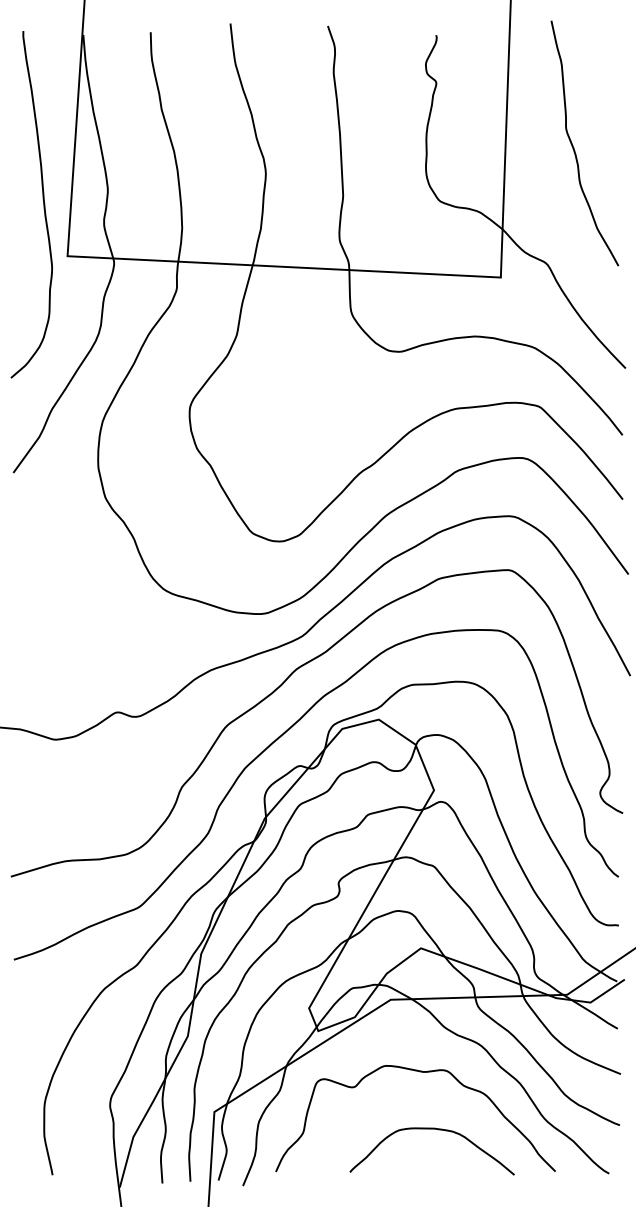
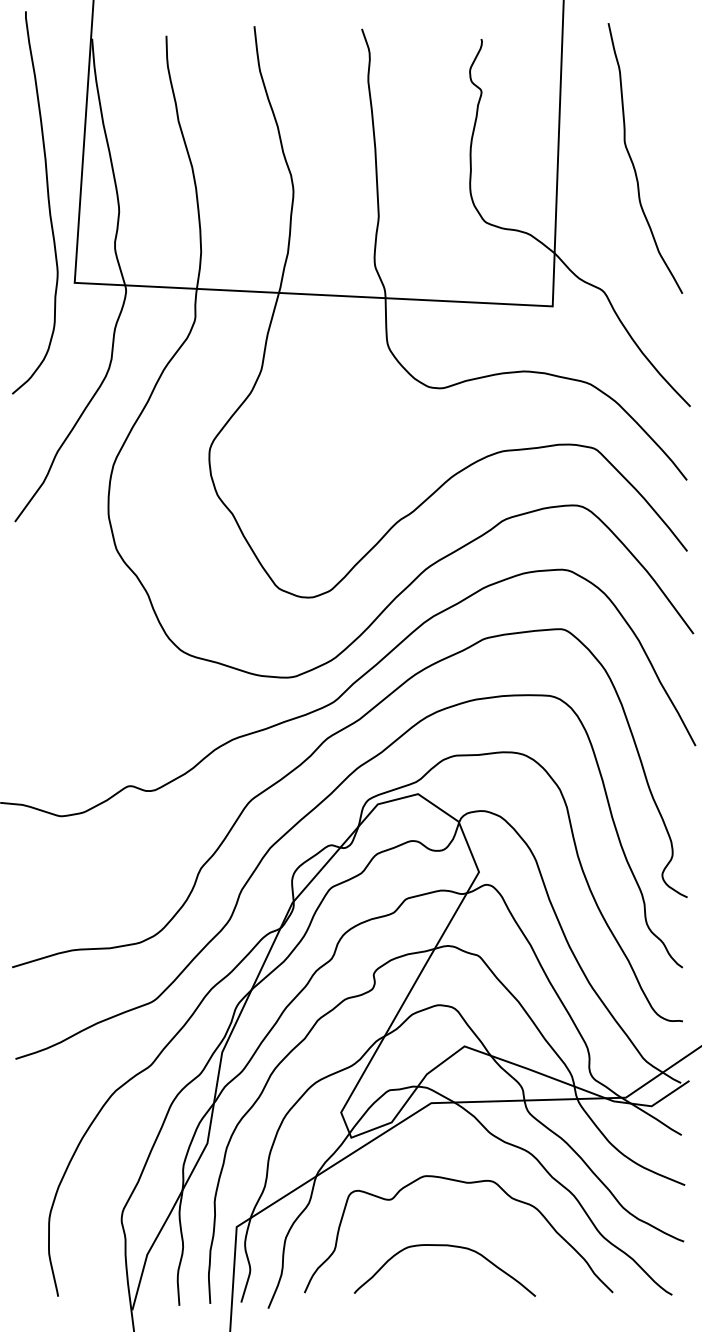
curve: (43, 204) -> (48, 202), moved
curve: (431, 1129) -> (444, 1246), moved

